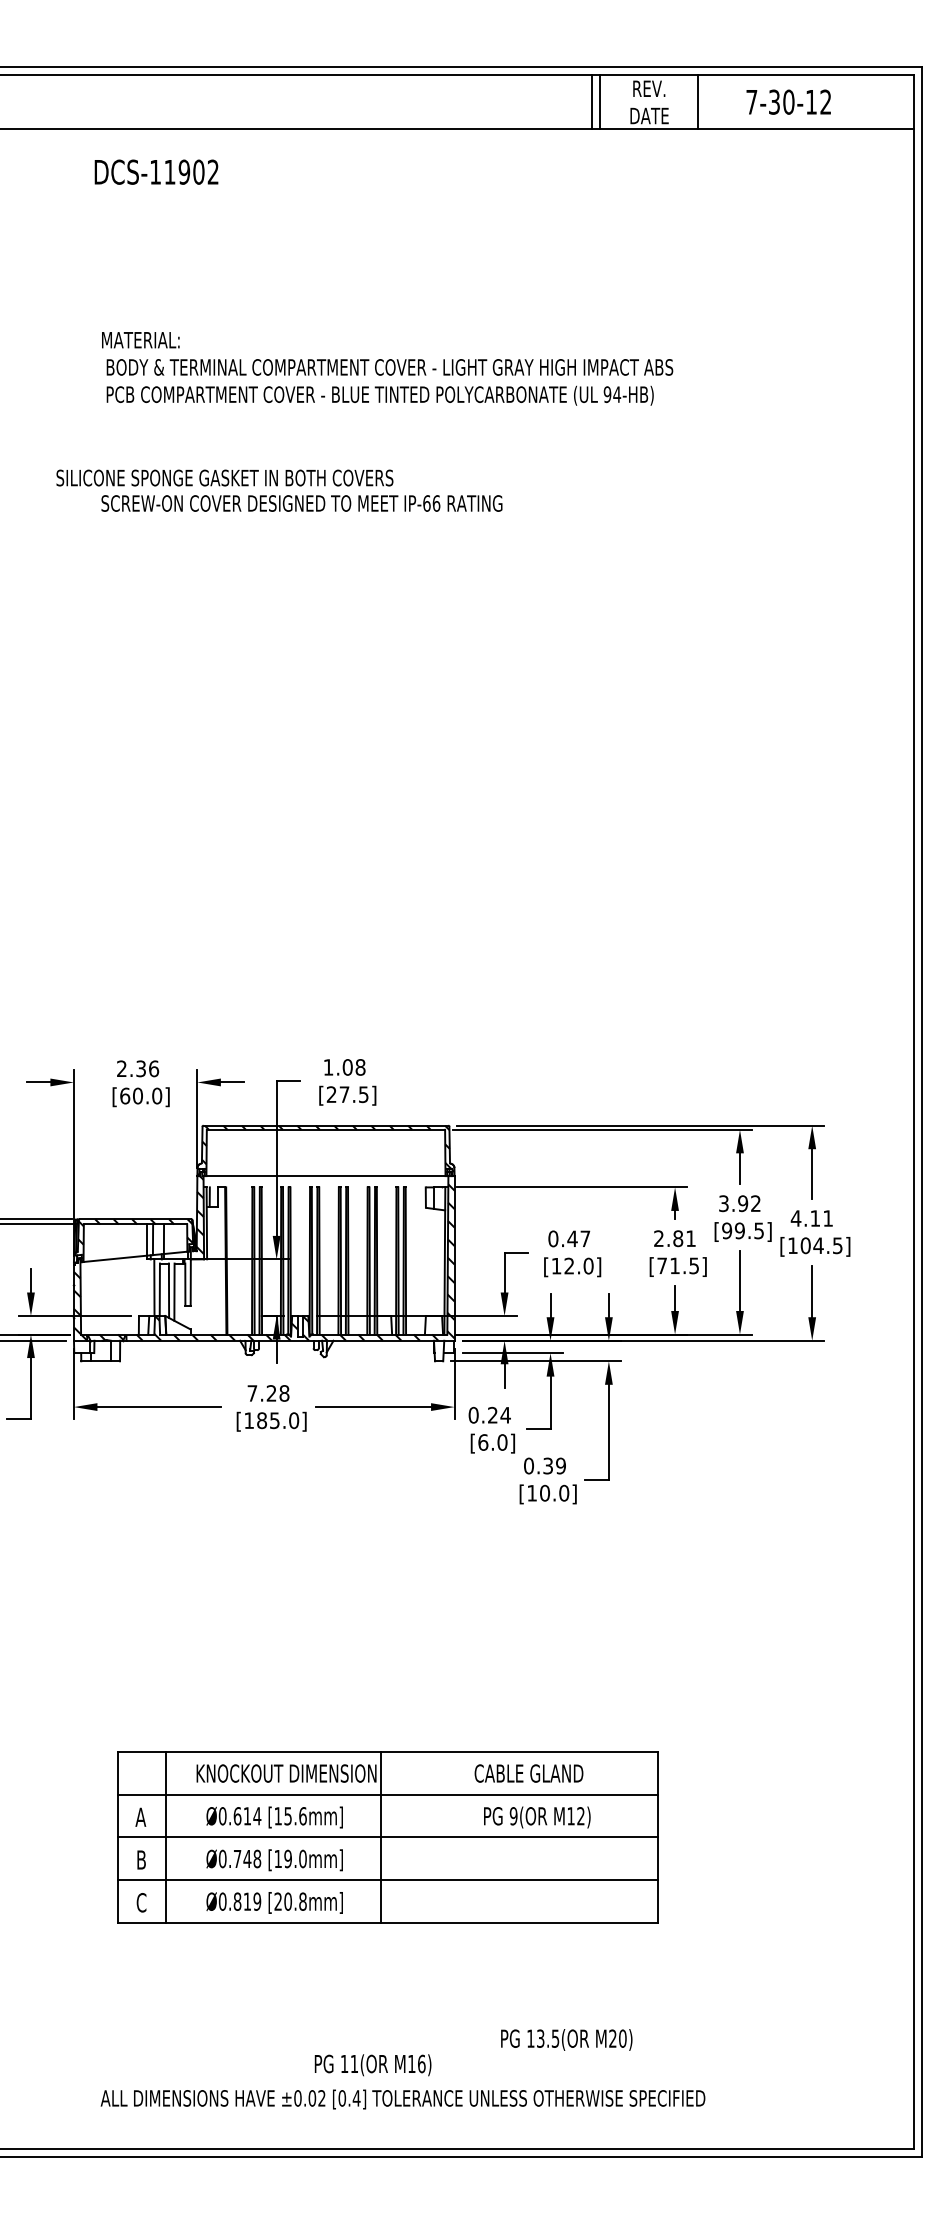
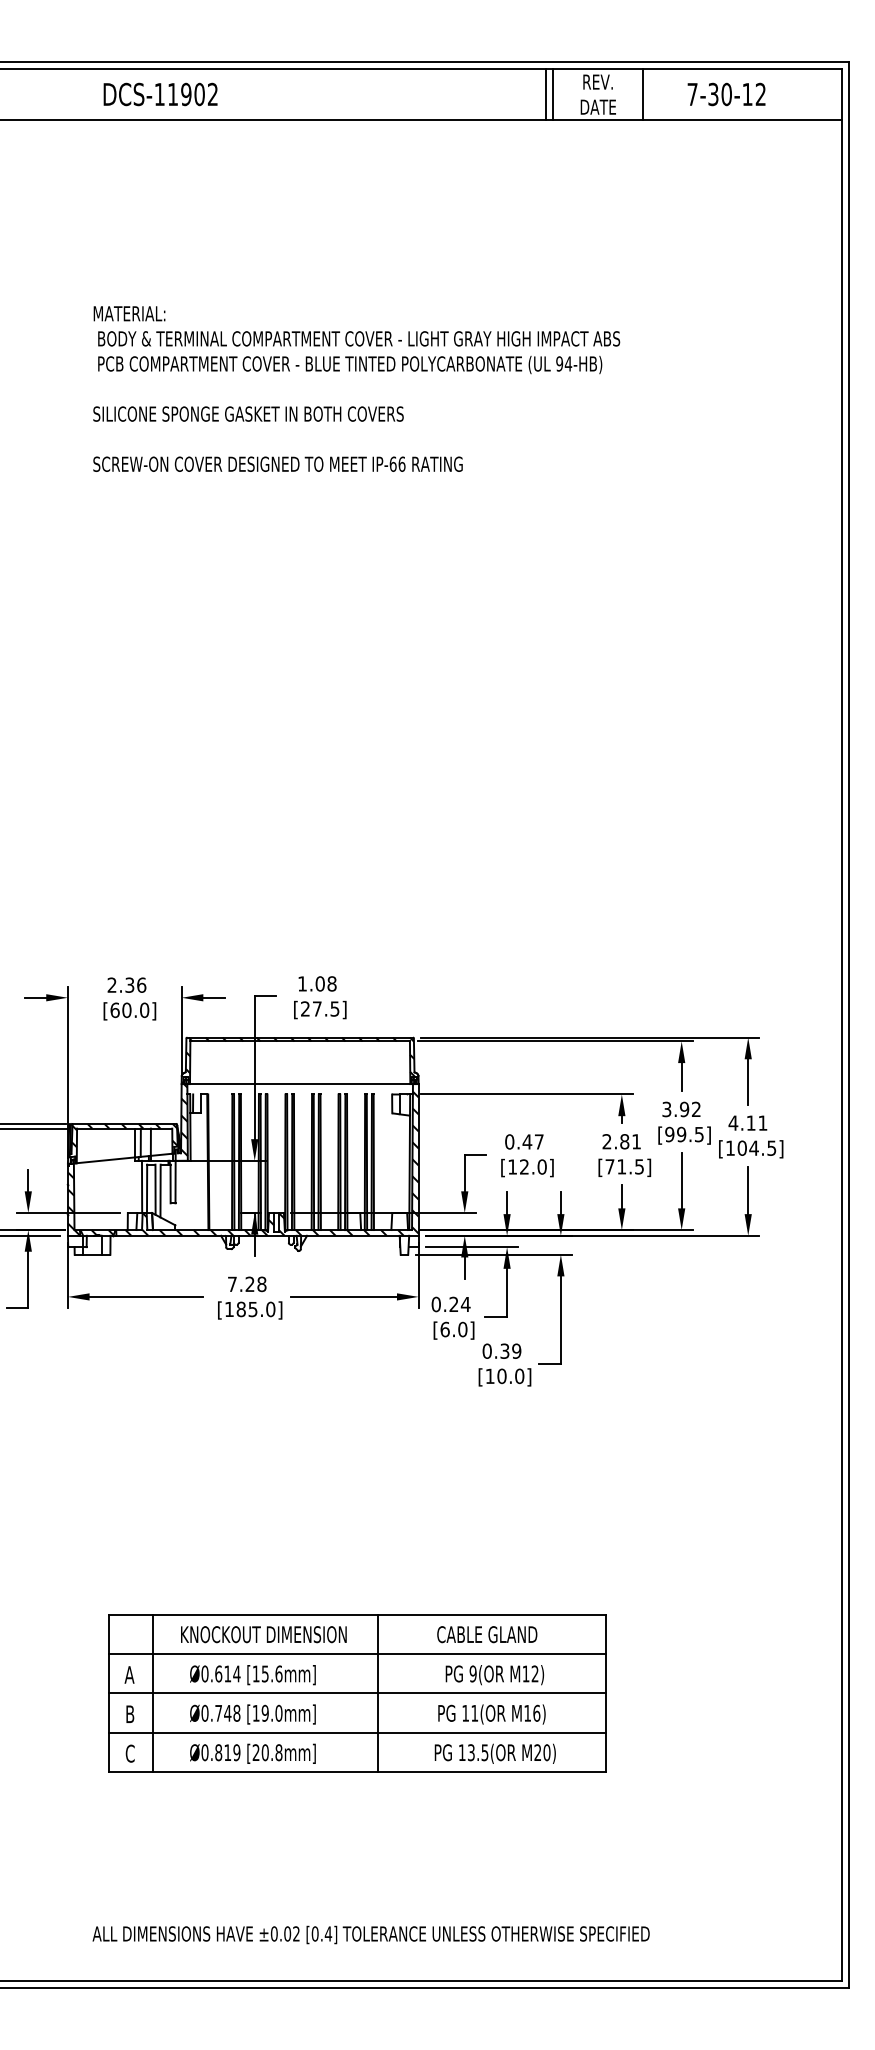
text: (156, 171) -> (160, 93), moved
text: (224, 477) -> (248, 413), moved
line: (381, 1836) -> (378, 1692), moved
text: (566, 2039) -> (495, 1753), moved
text: (372, 2065) -> (491, 1714), moved

